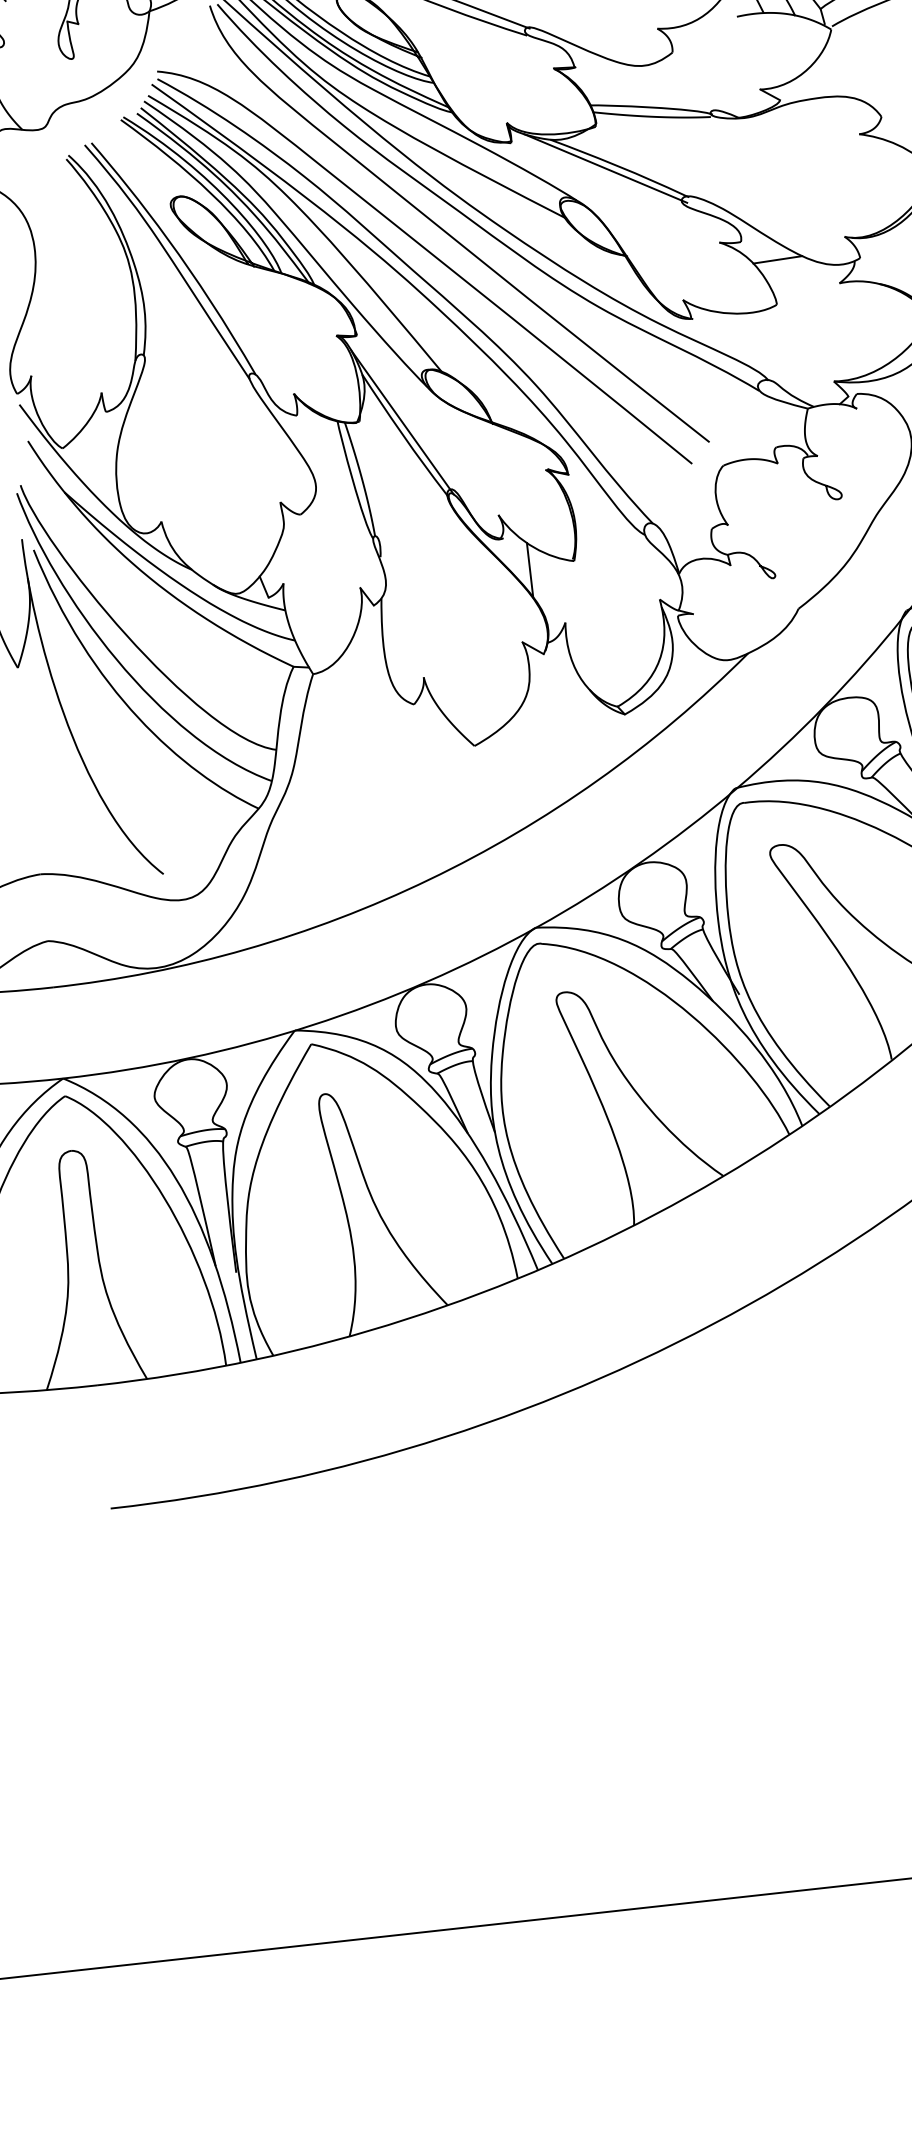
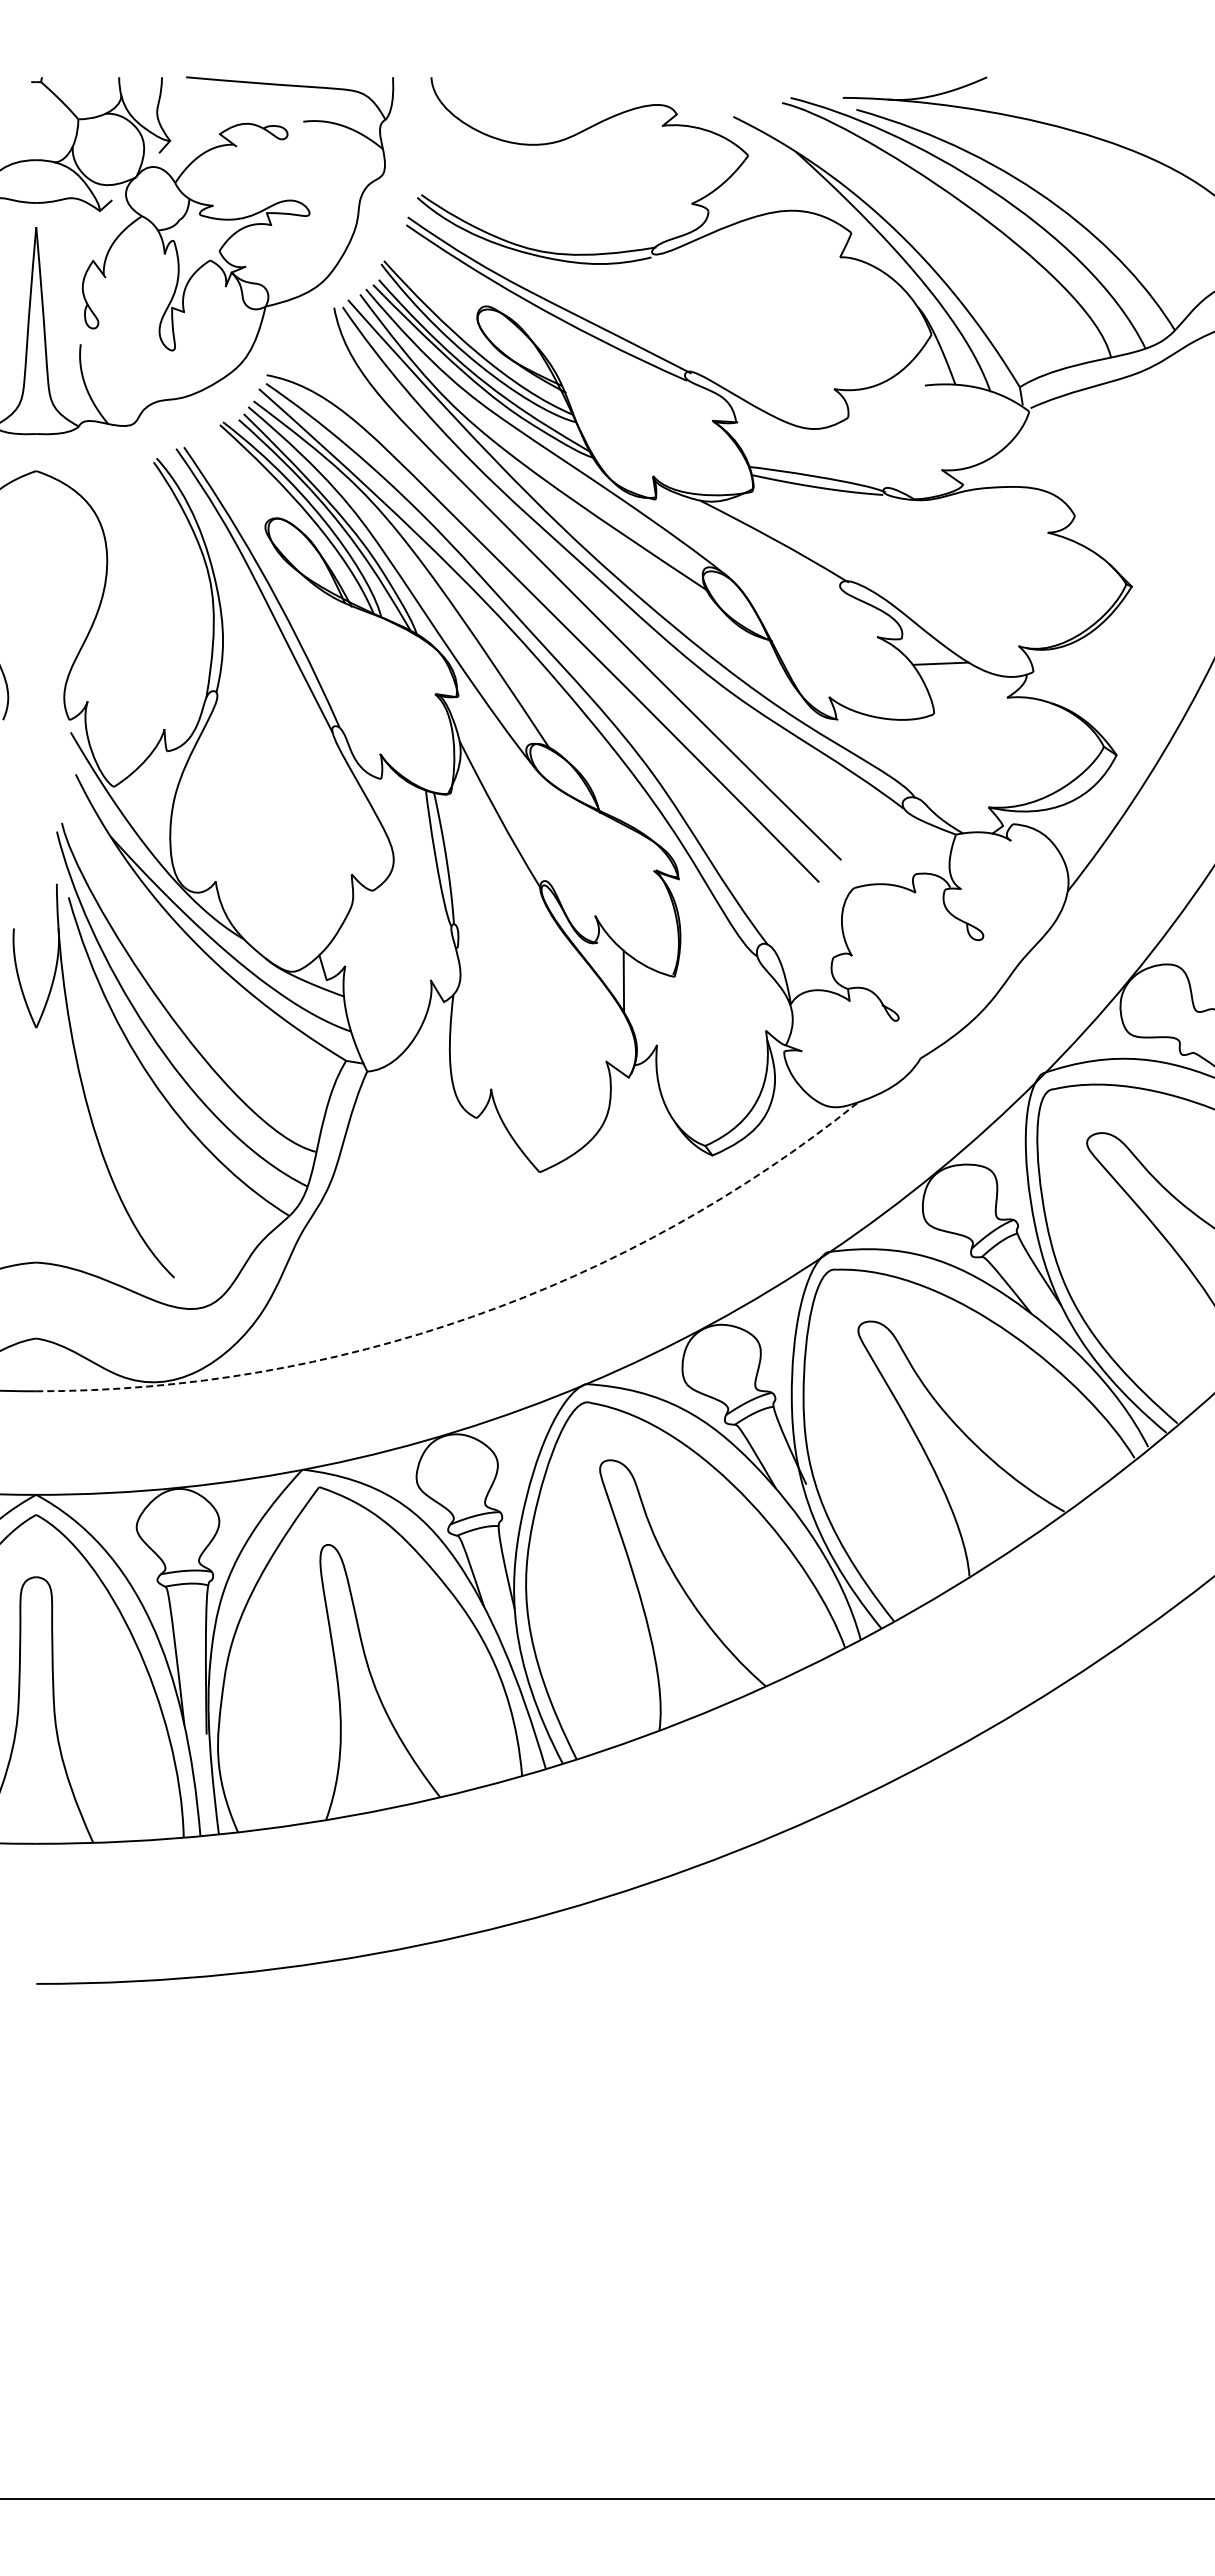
line: (605, 168) -> (758, 539), removed
line: (402, 422) -> (498, 799), removed
arc: (429, 879) -> (472, 1316), solid -> dashed

